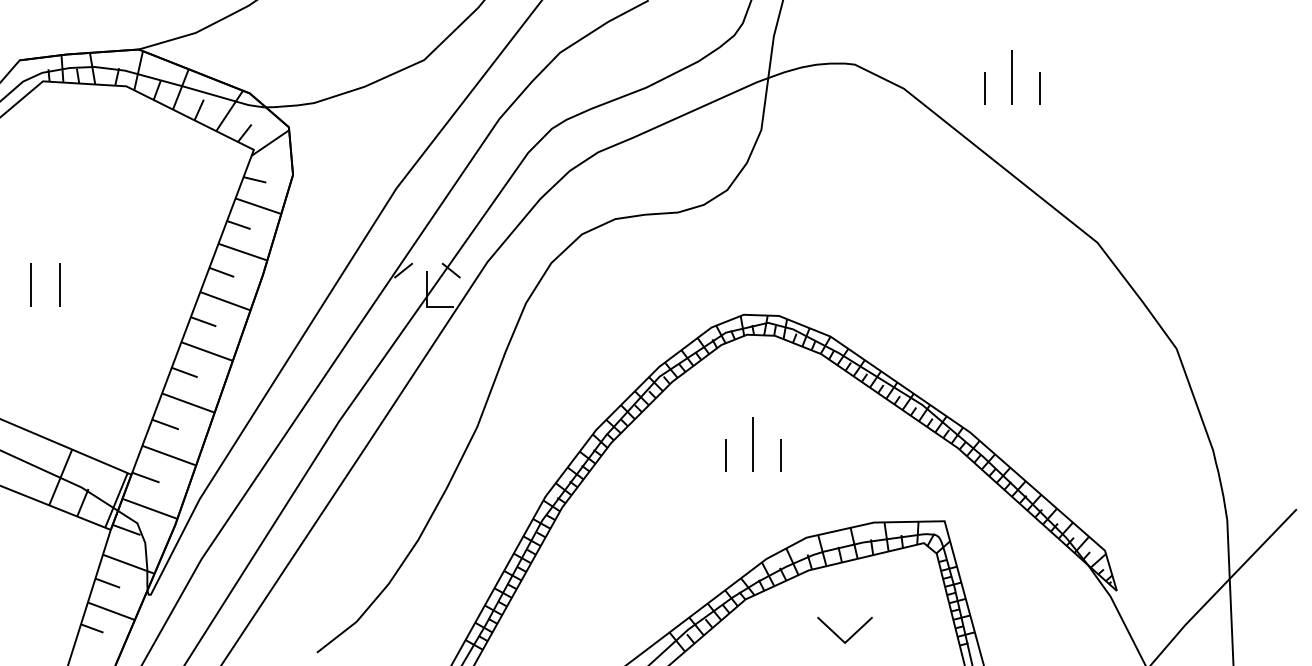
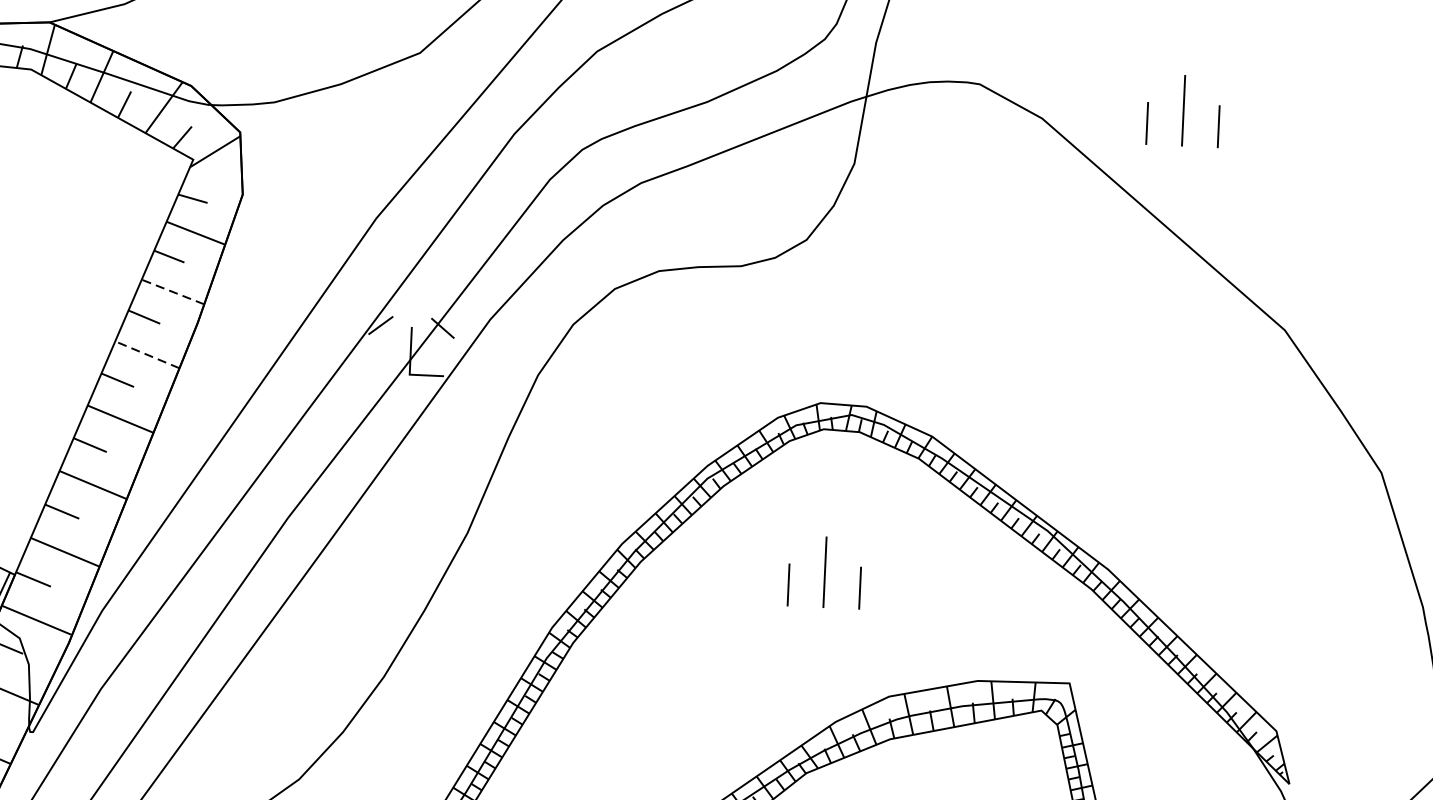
line: (242, 252) -> (172, 292), solid -> dashed
line: (225, 301) -> (147, 355), solid -> dashed

